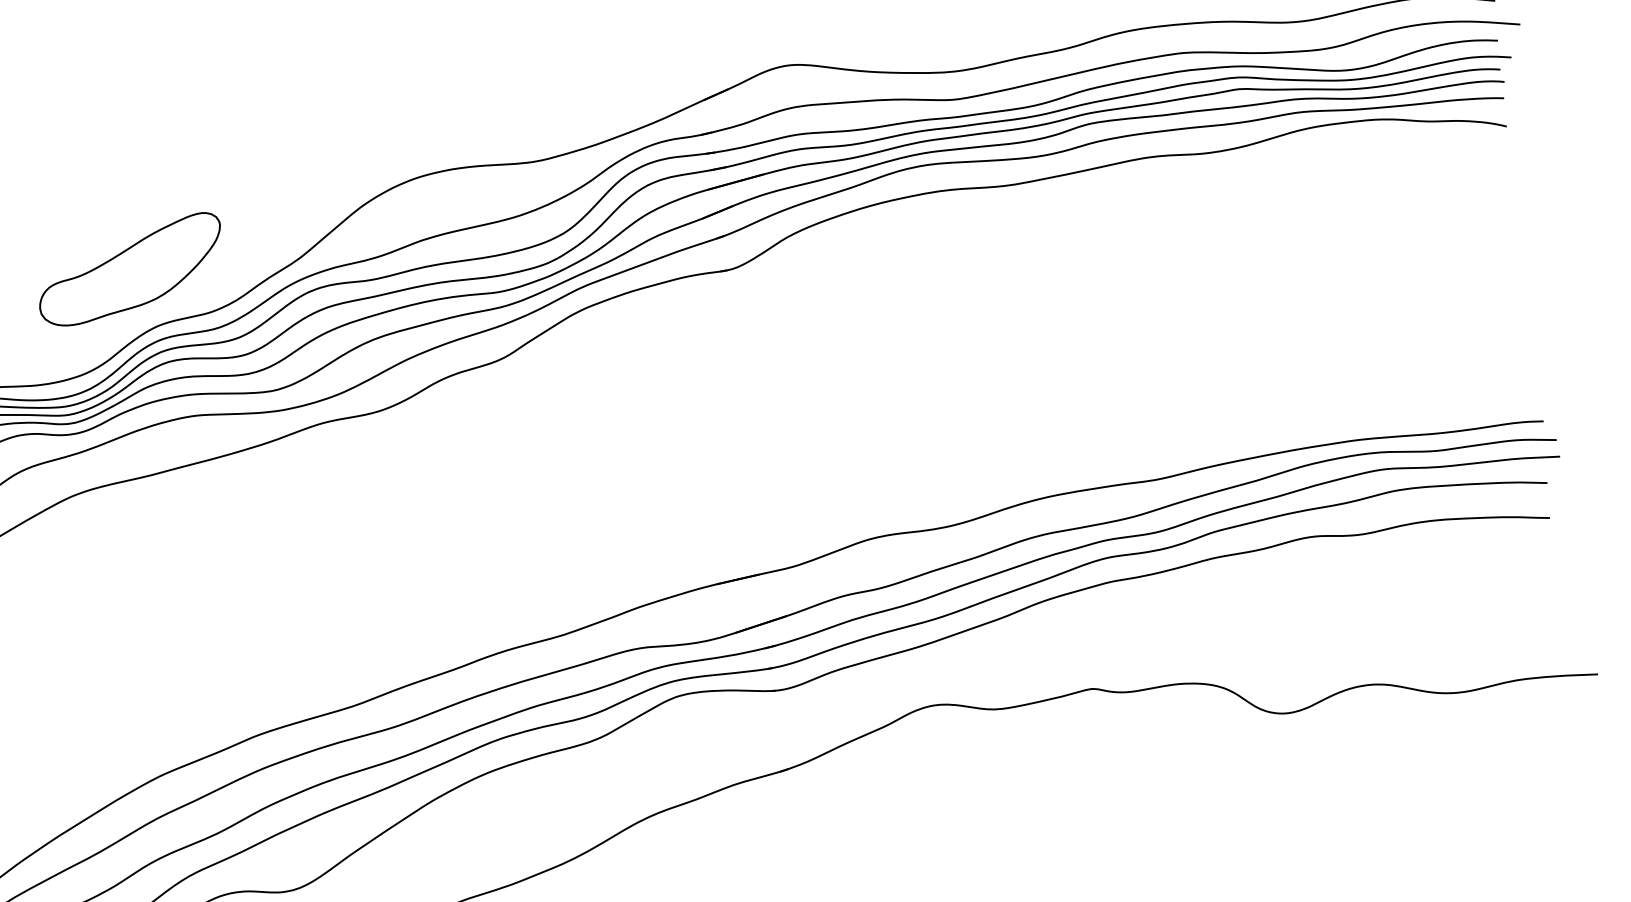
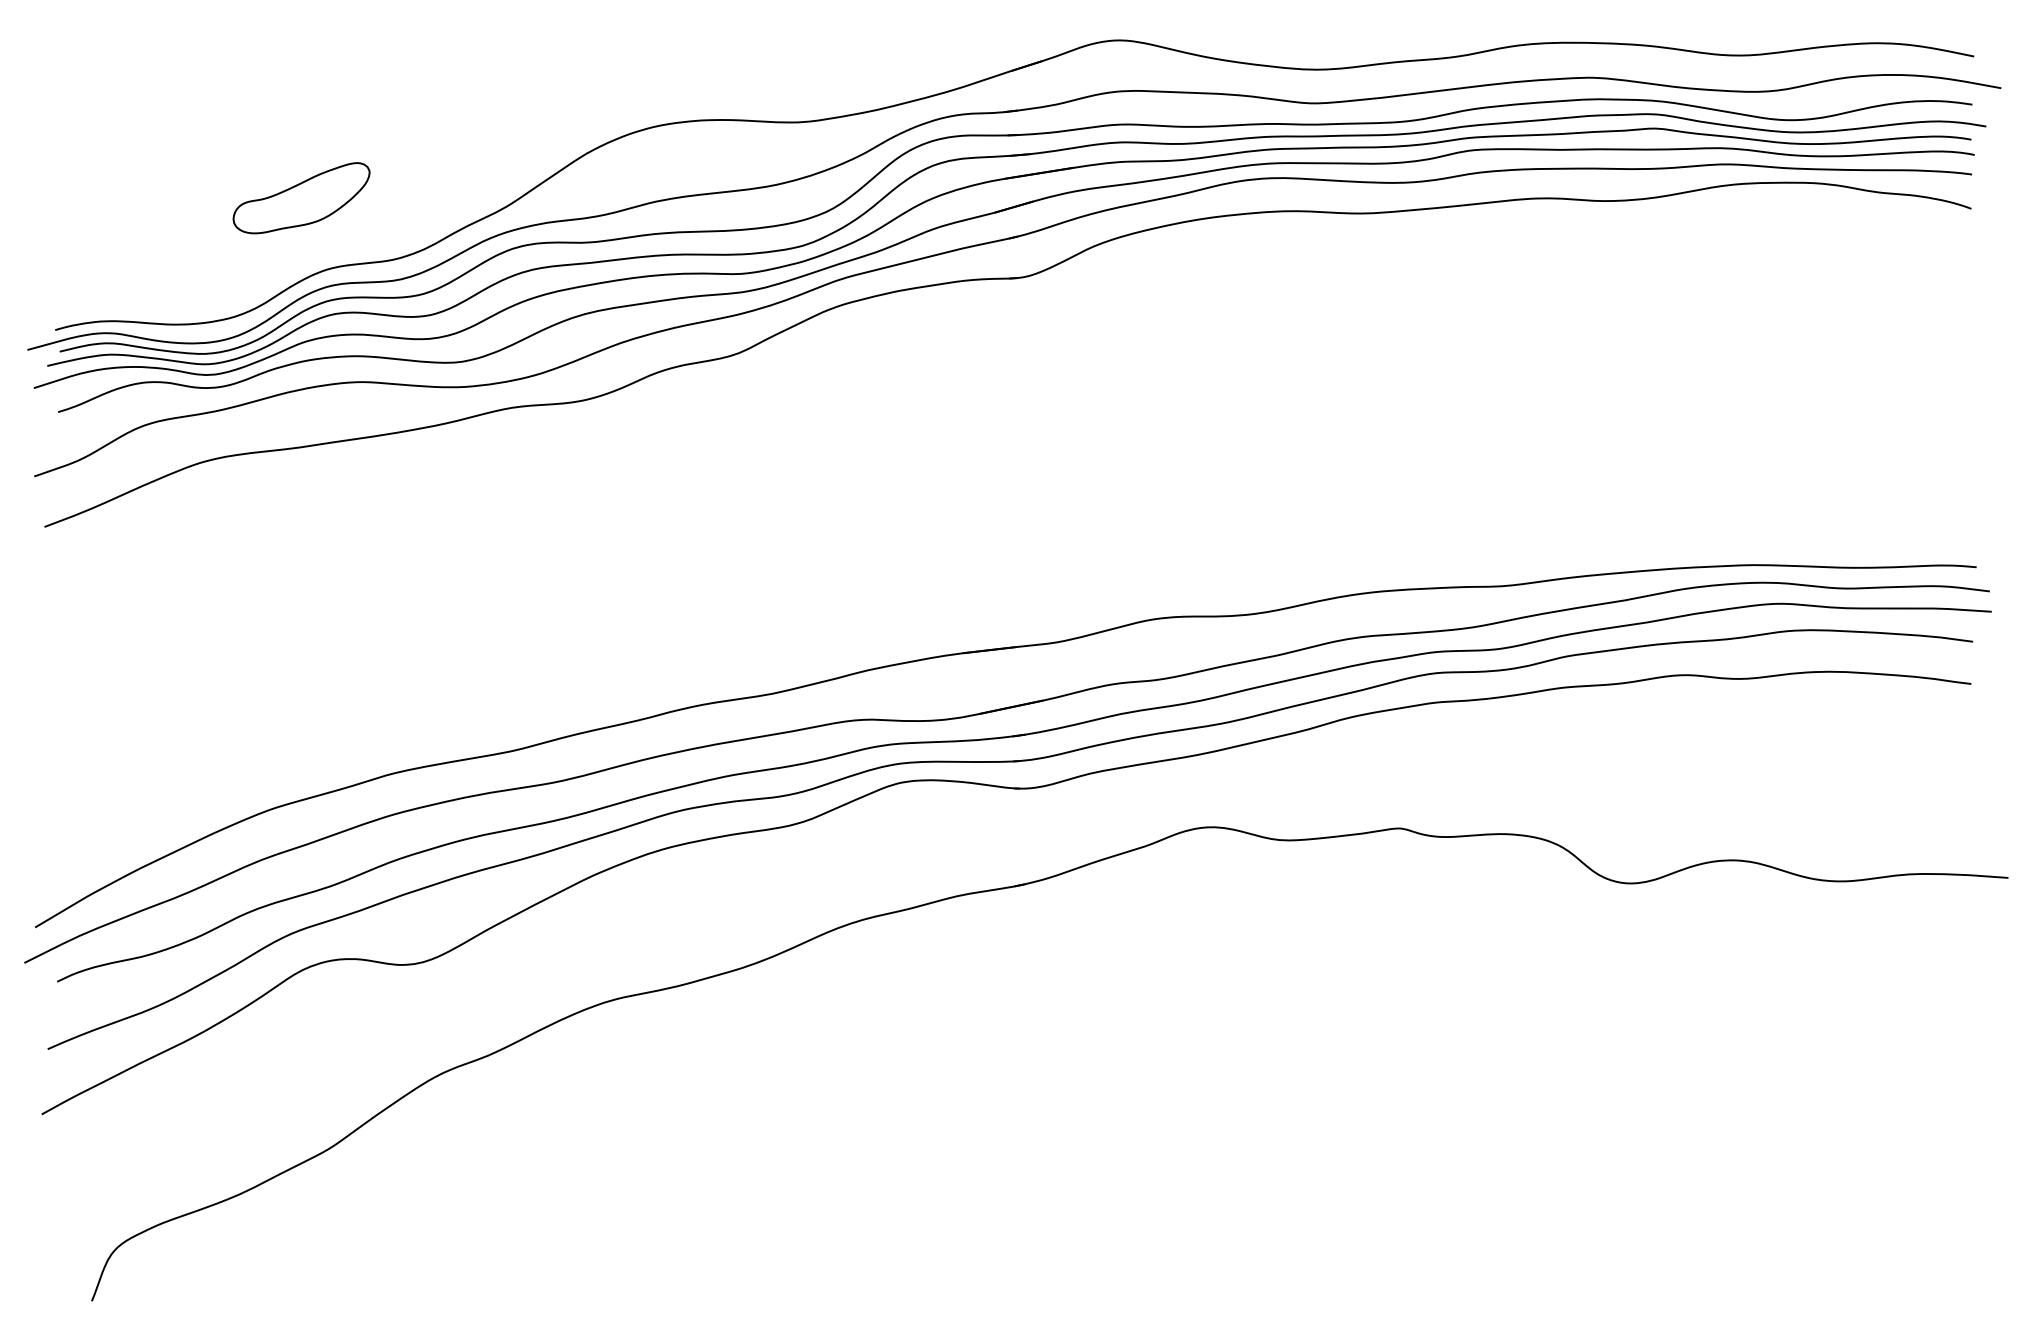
part: (130, 269) -> (301, 197), size x0.6

